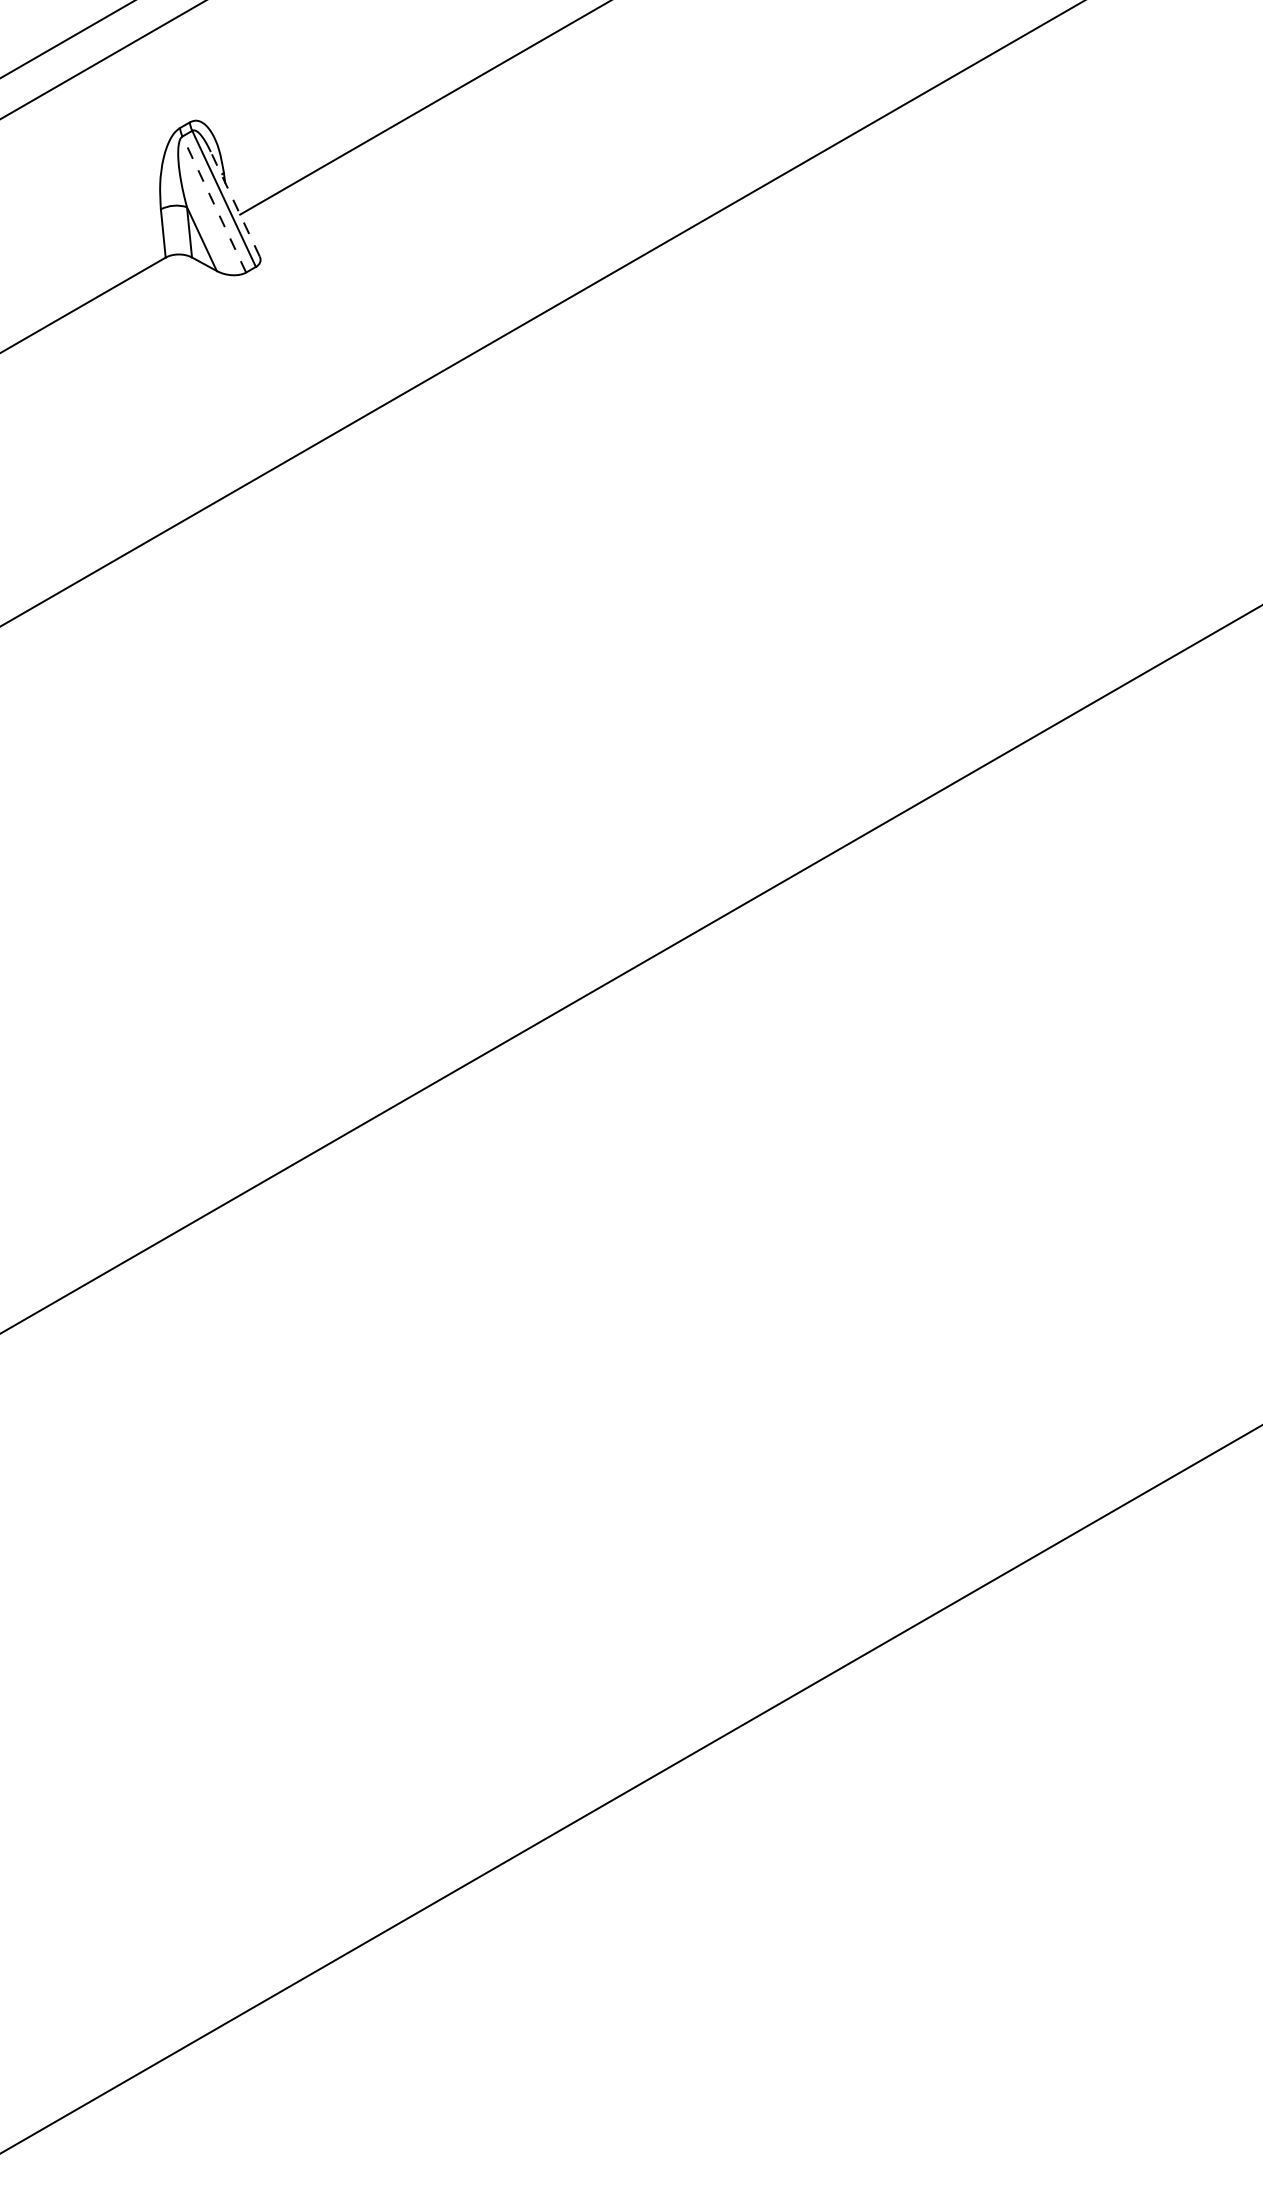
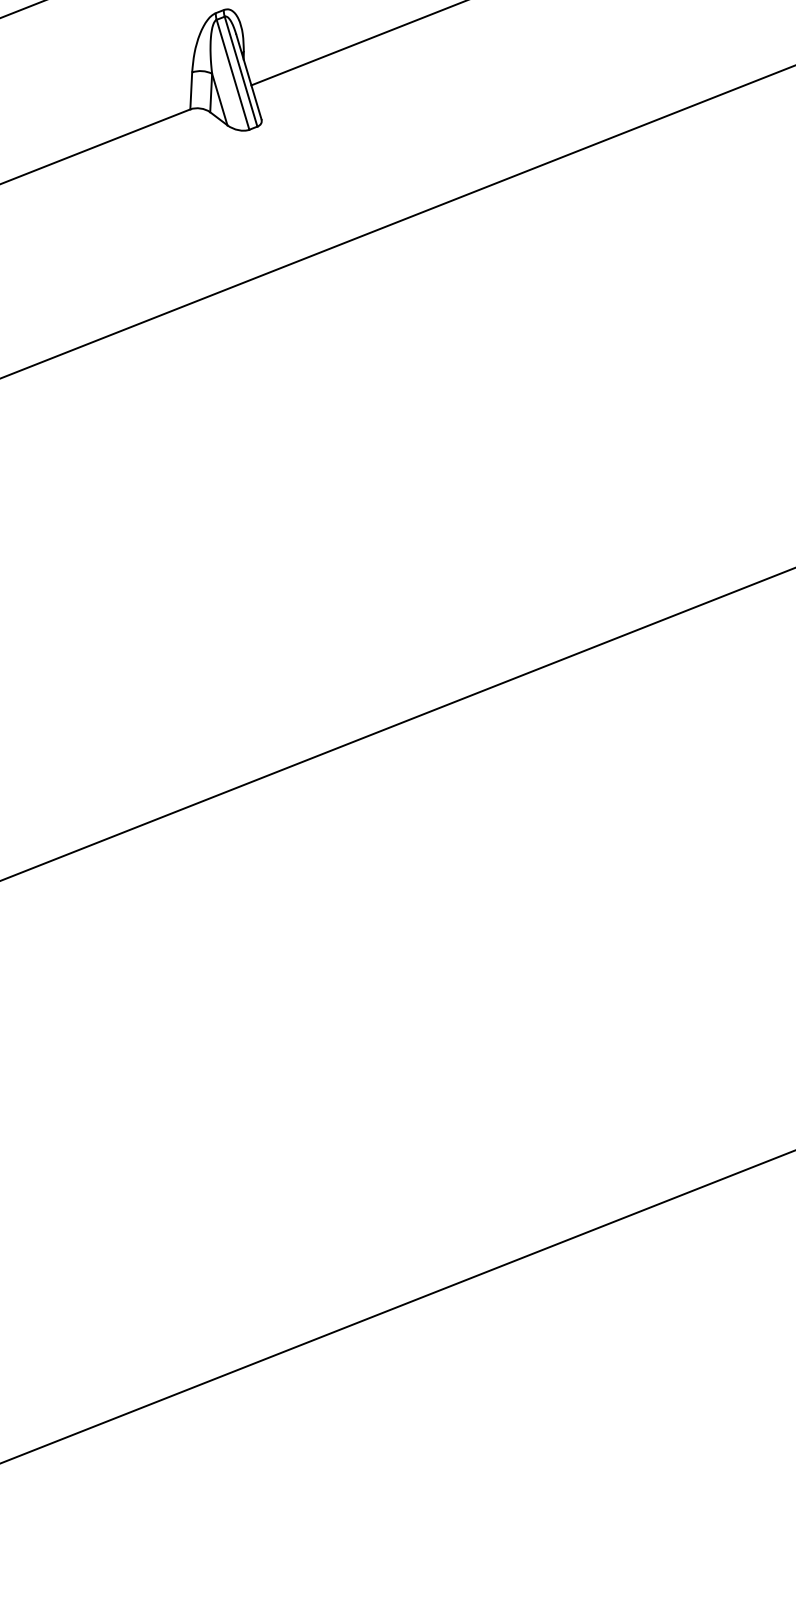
line: (214, 204) -> (233, 74), dashed -> solid
line: (235, 204) -> (249, 77), dashed -> solid

